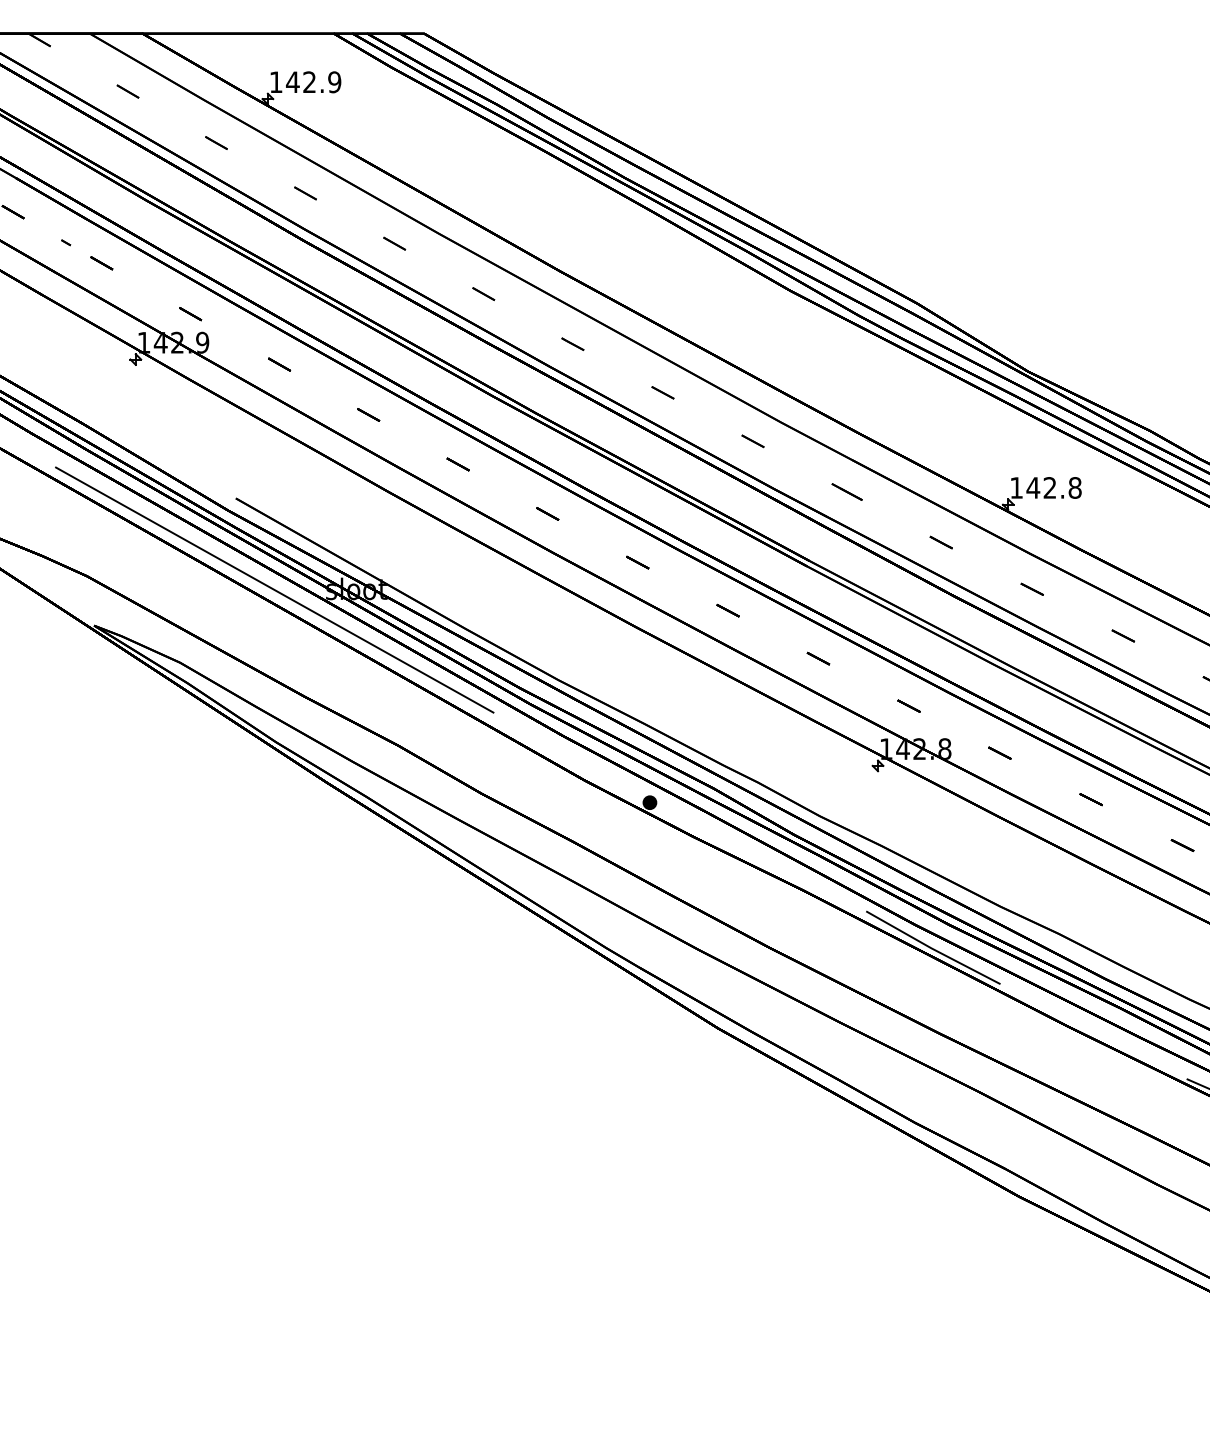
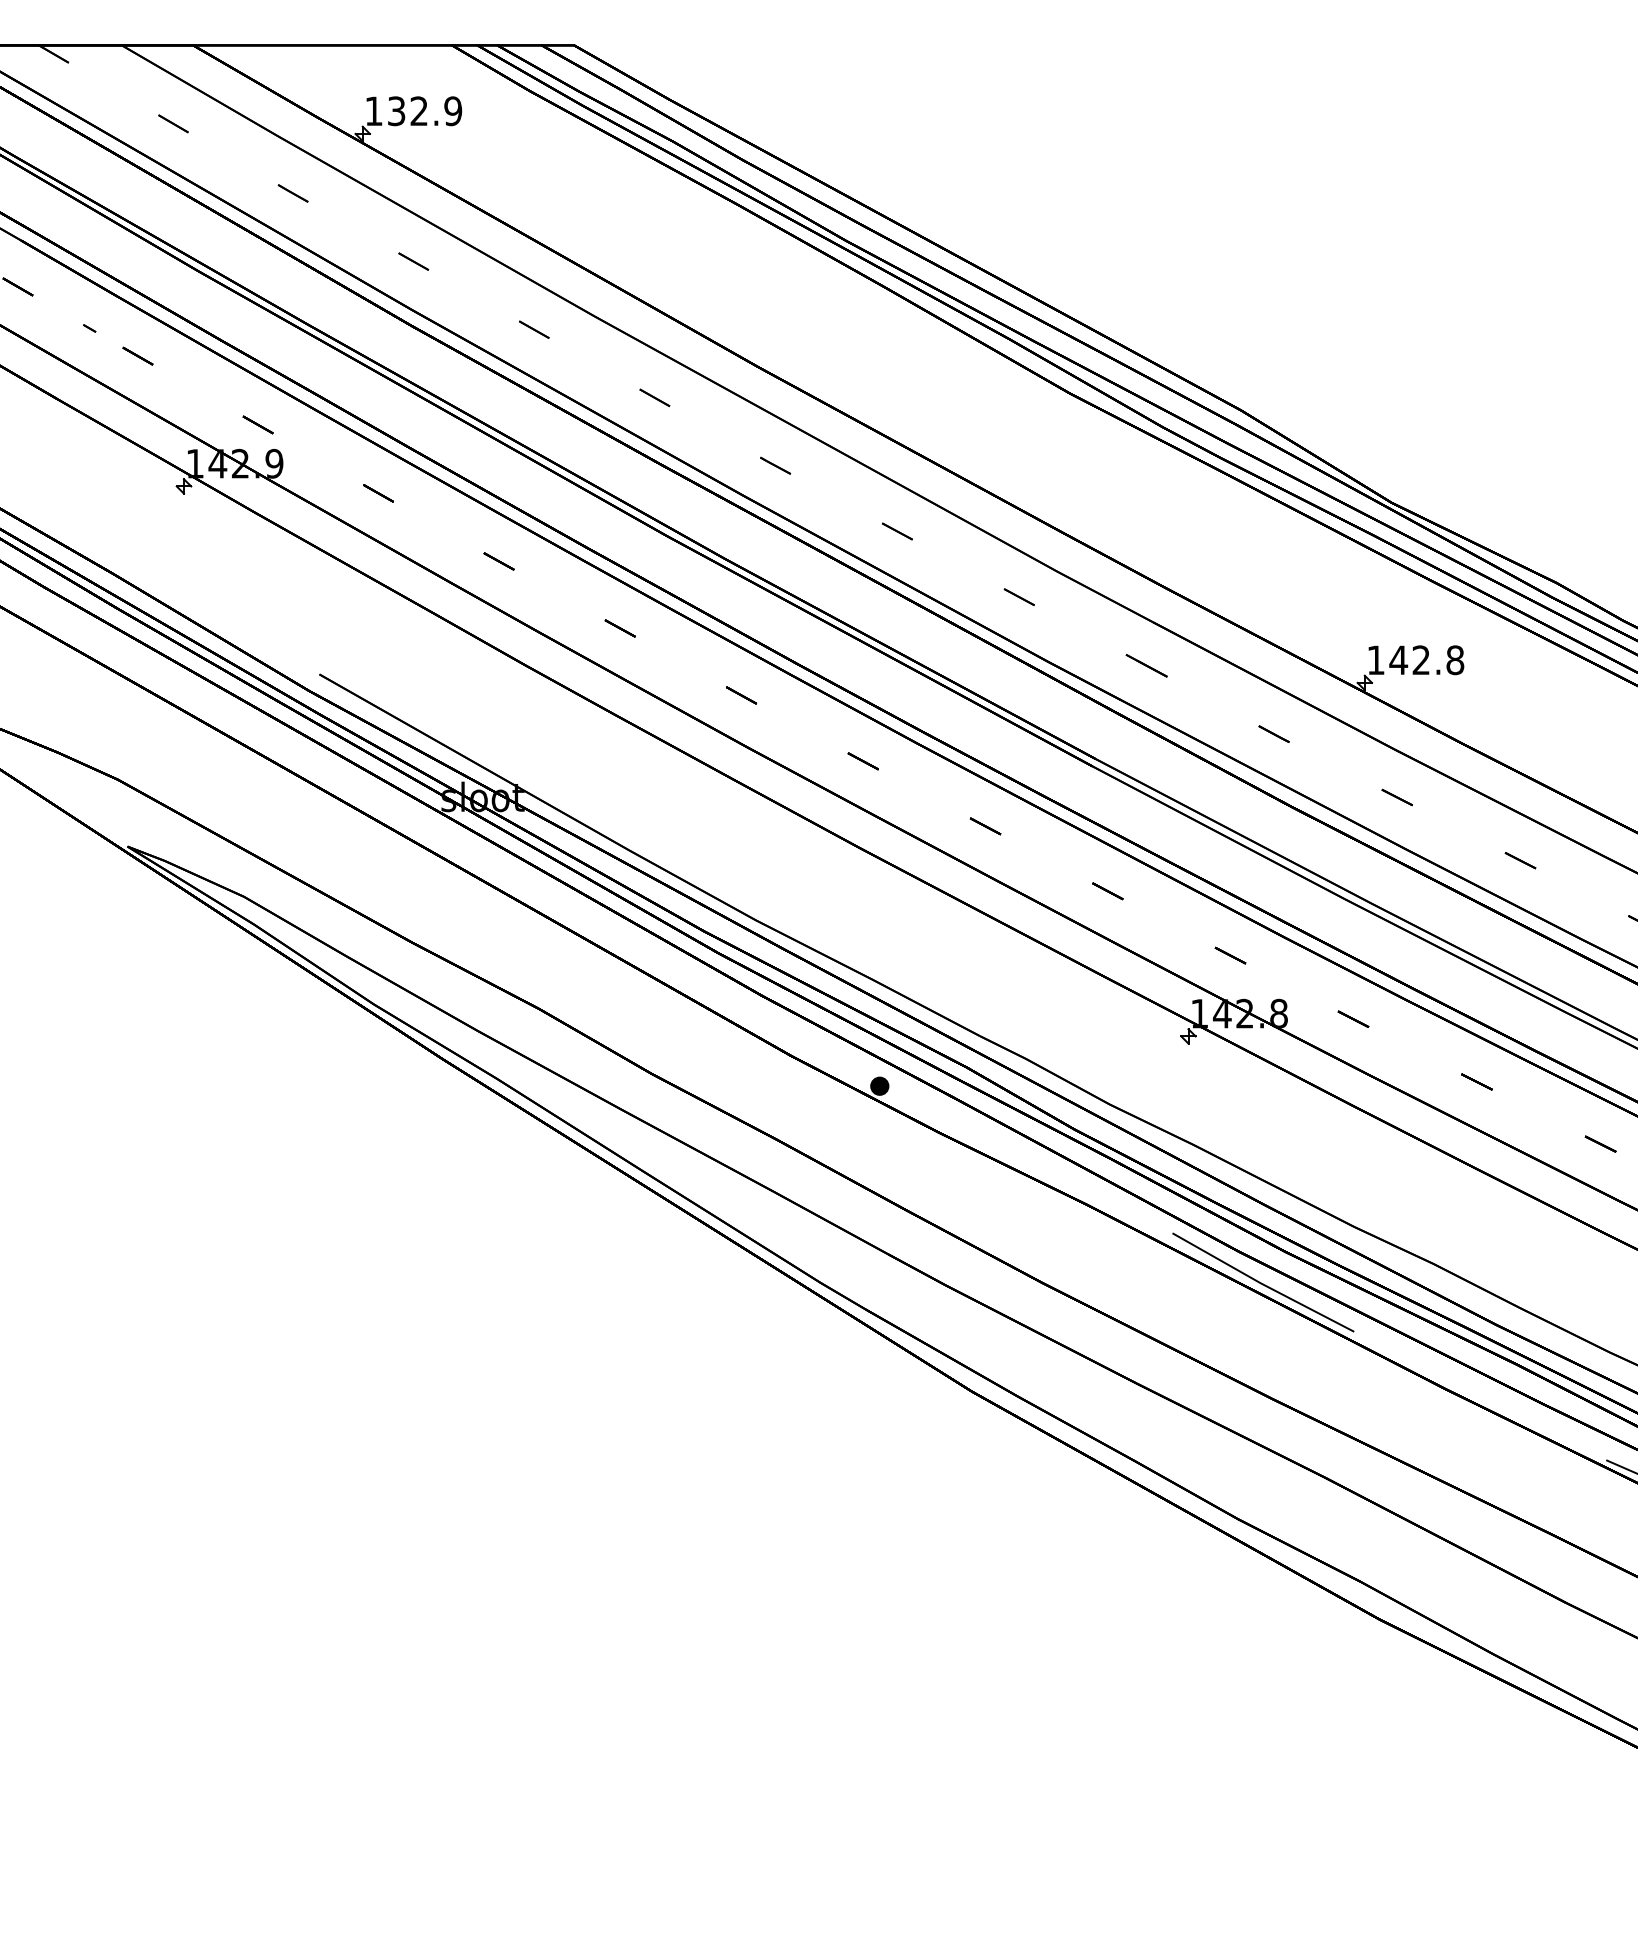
text: (292, 82) -> (396, 111), 142.9 -> 132.9
line: (274, 590) -> (371, 798), removed

